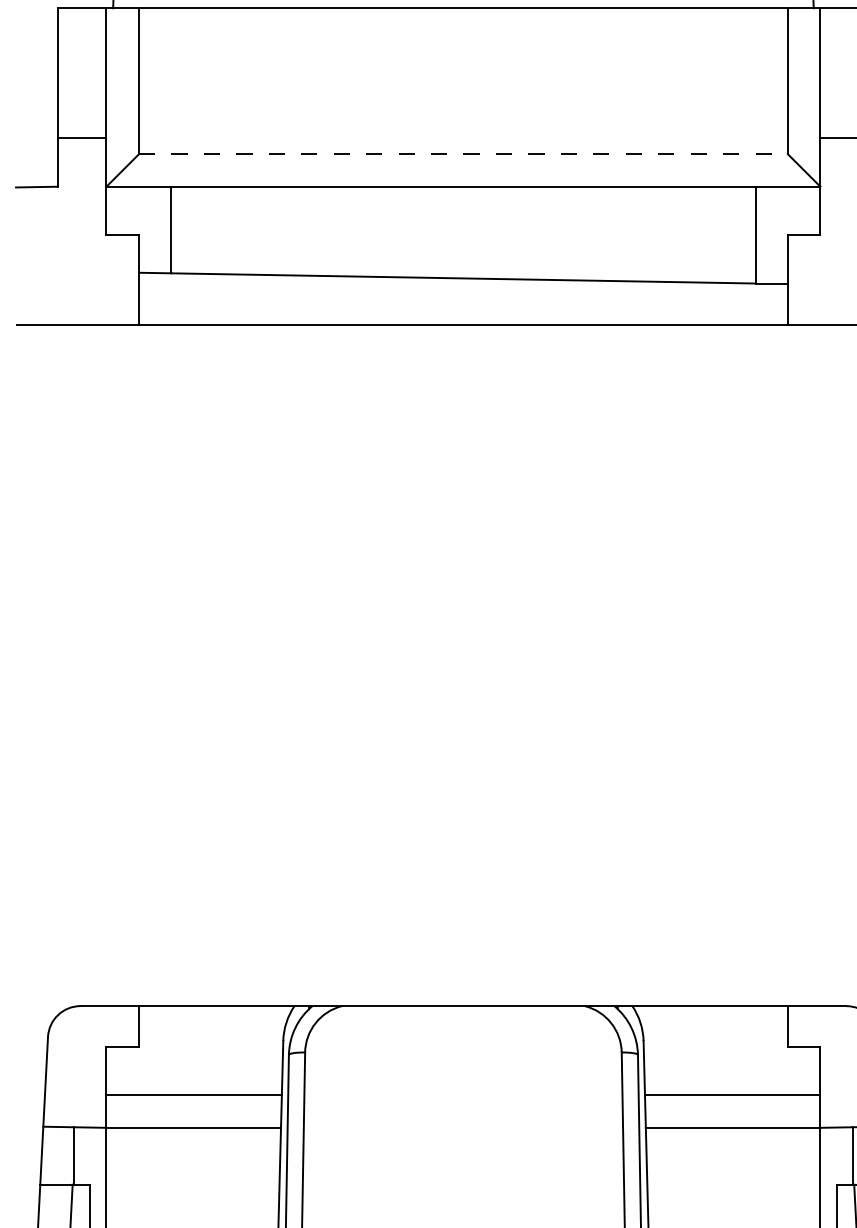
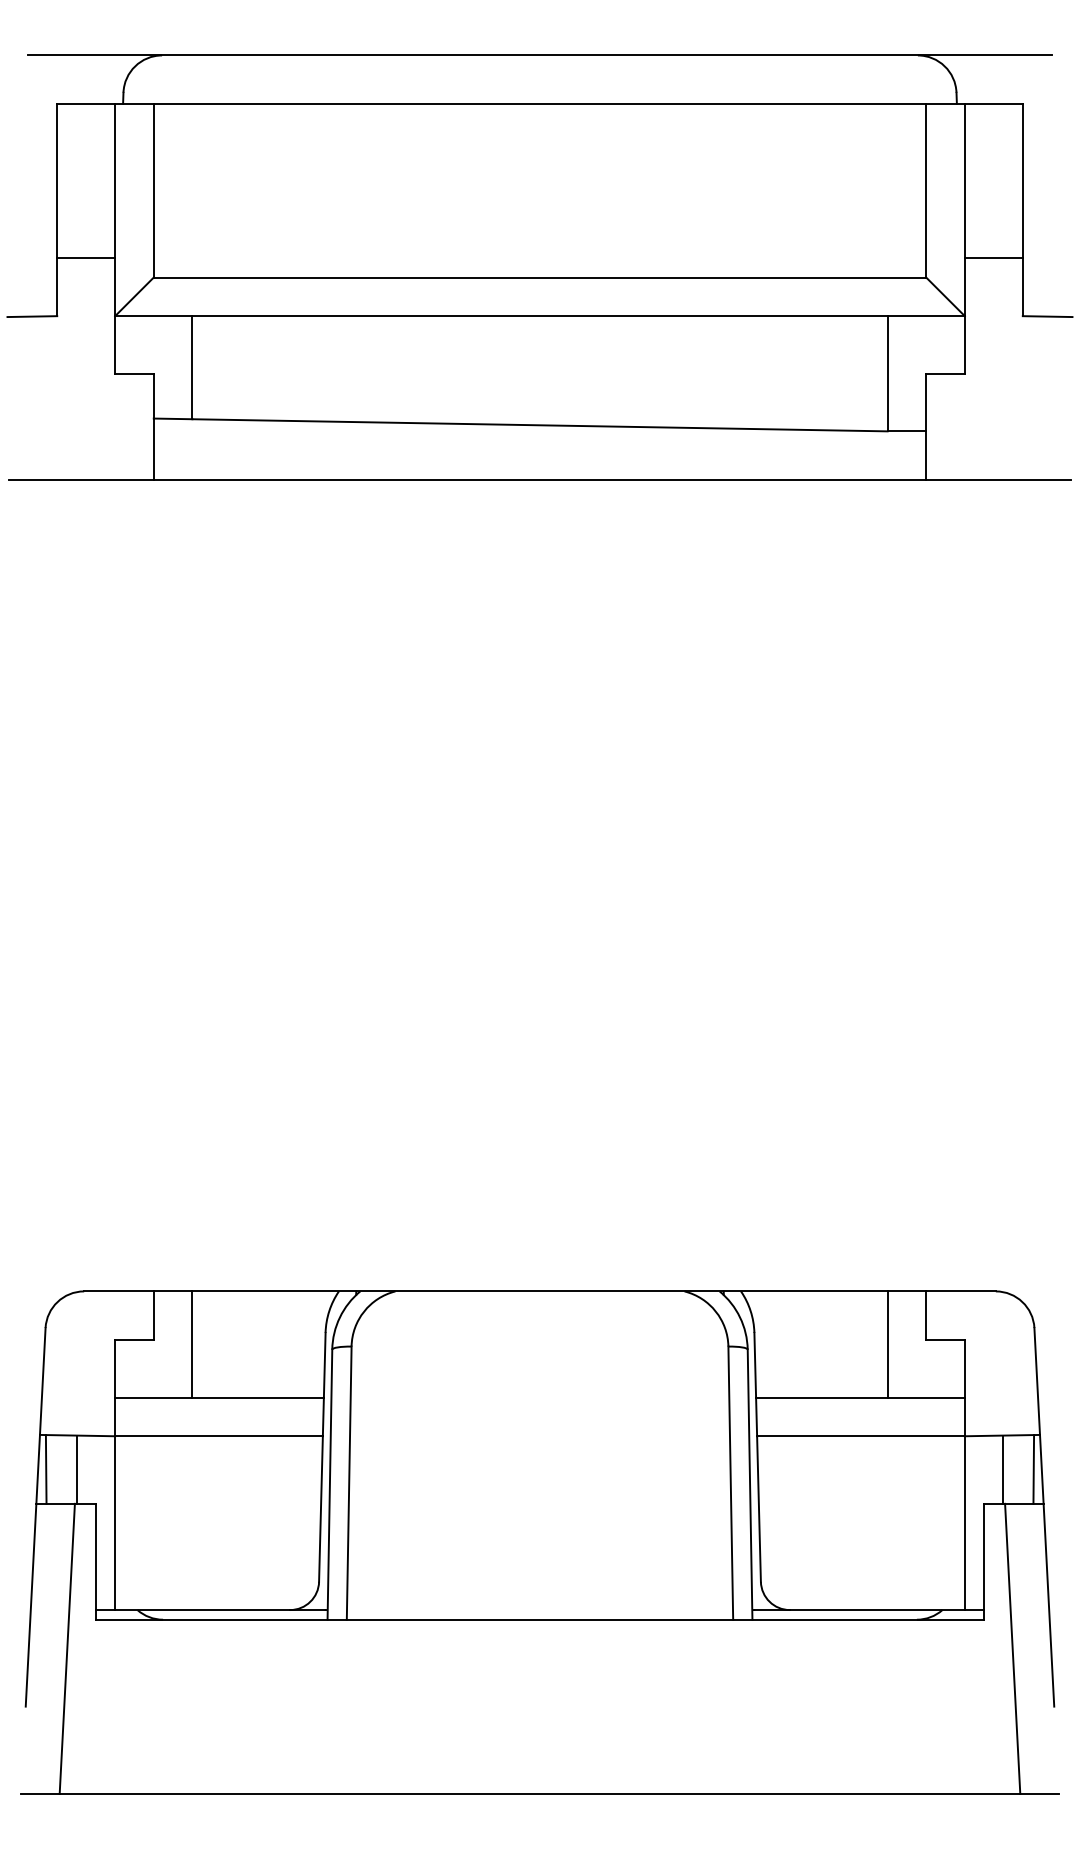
line: (463, 154) -> (540, 277), dashed -> solid
line: (171, 1050) -> (192, 1344), added
line: (755, 1050) -> (887, 1344), added
line: (47, 1155) -> (45, 1469), added

